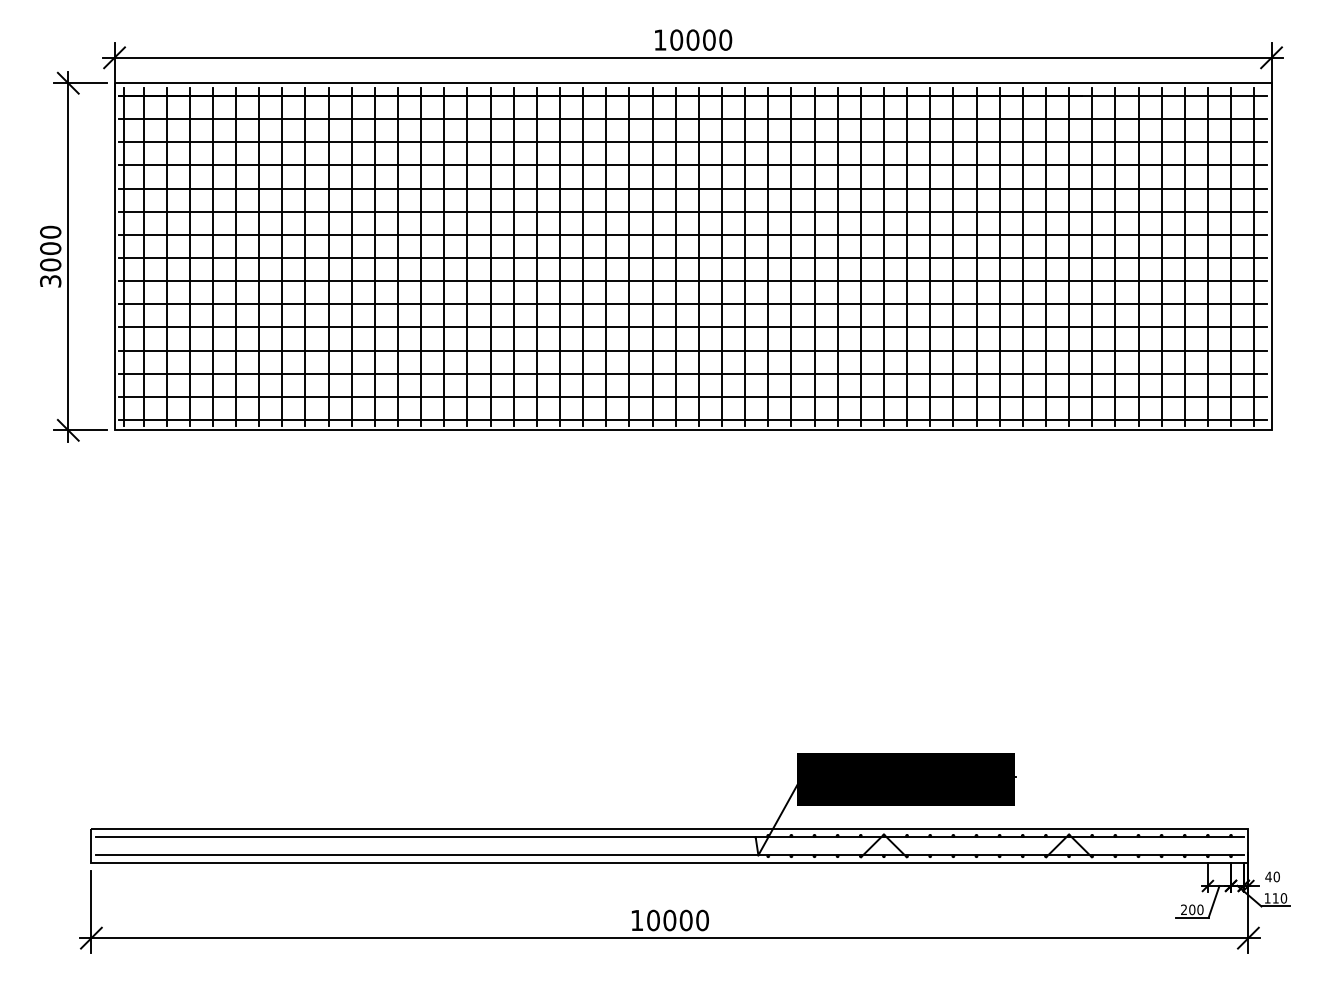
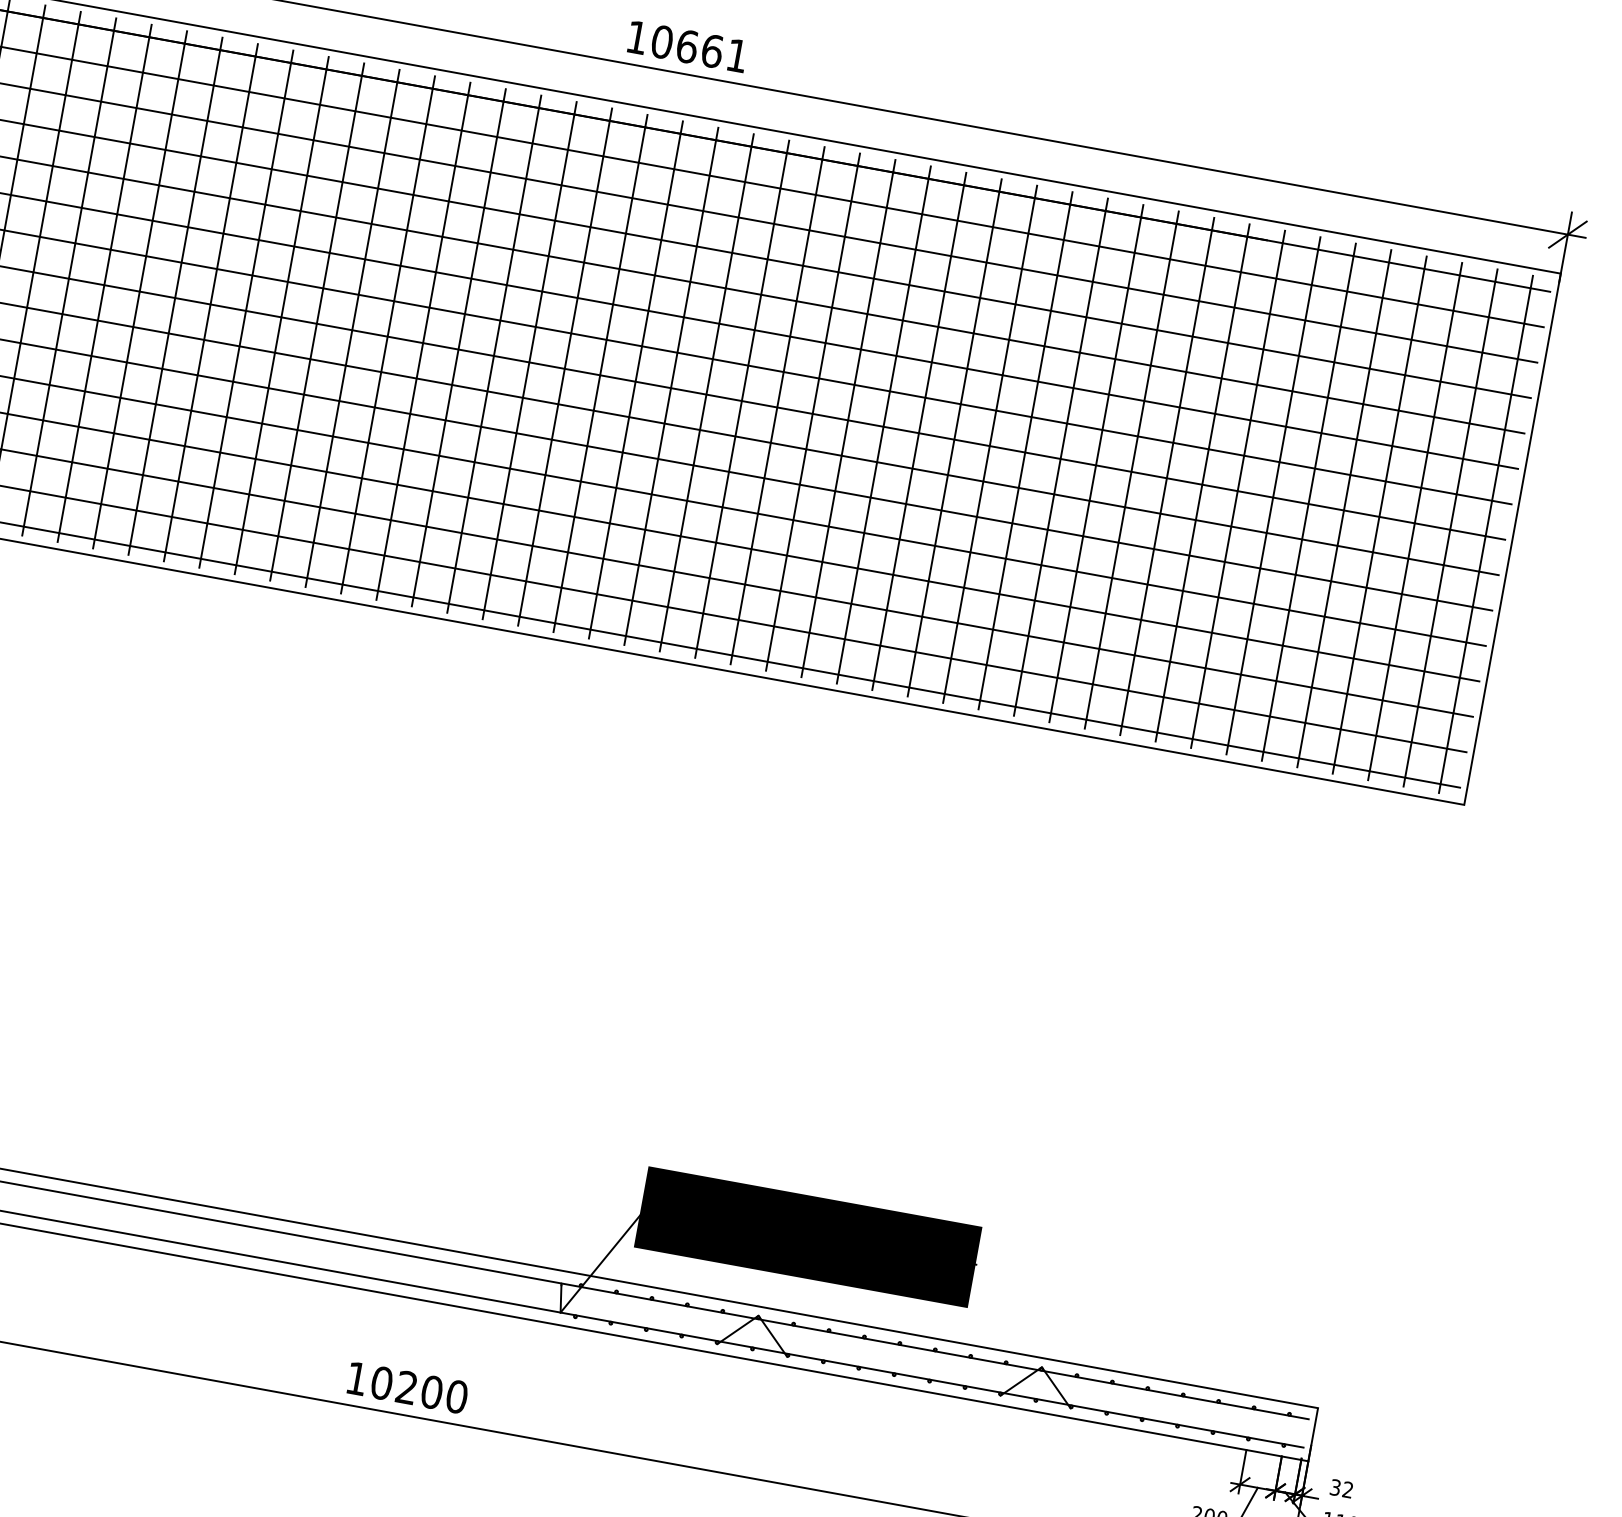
text: (709, 39) -> (712, 50), 10000 -> 10661
text: (1272, 876) -> (1341, 1488), 40 -> 32
text: (669, 920) -> (406, 1387), 10000 -> 10200

